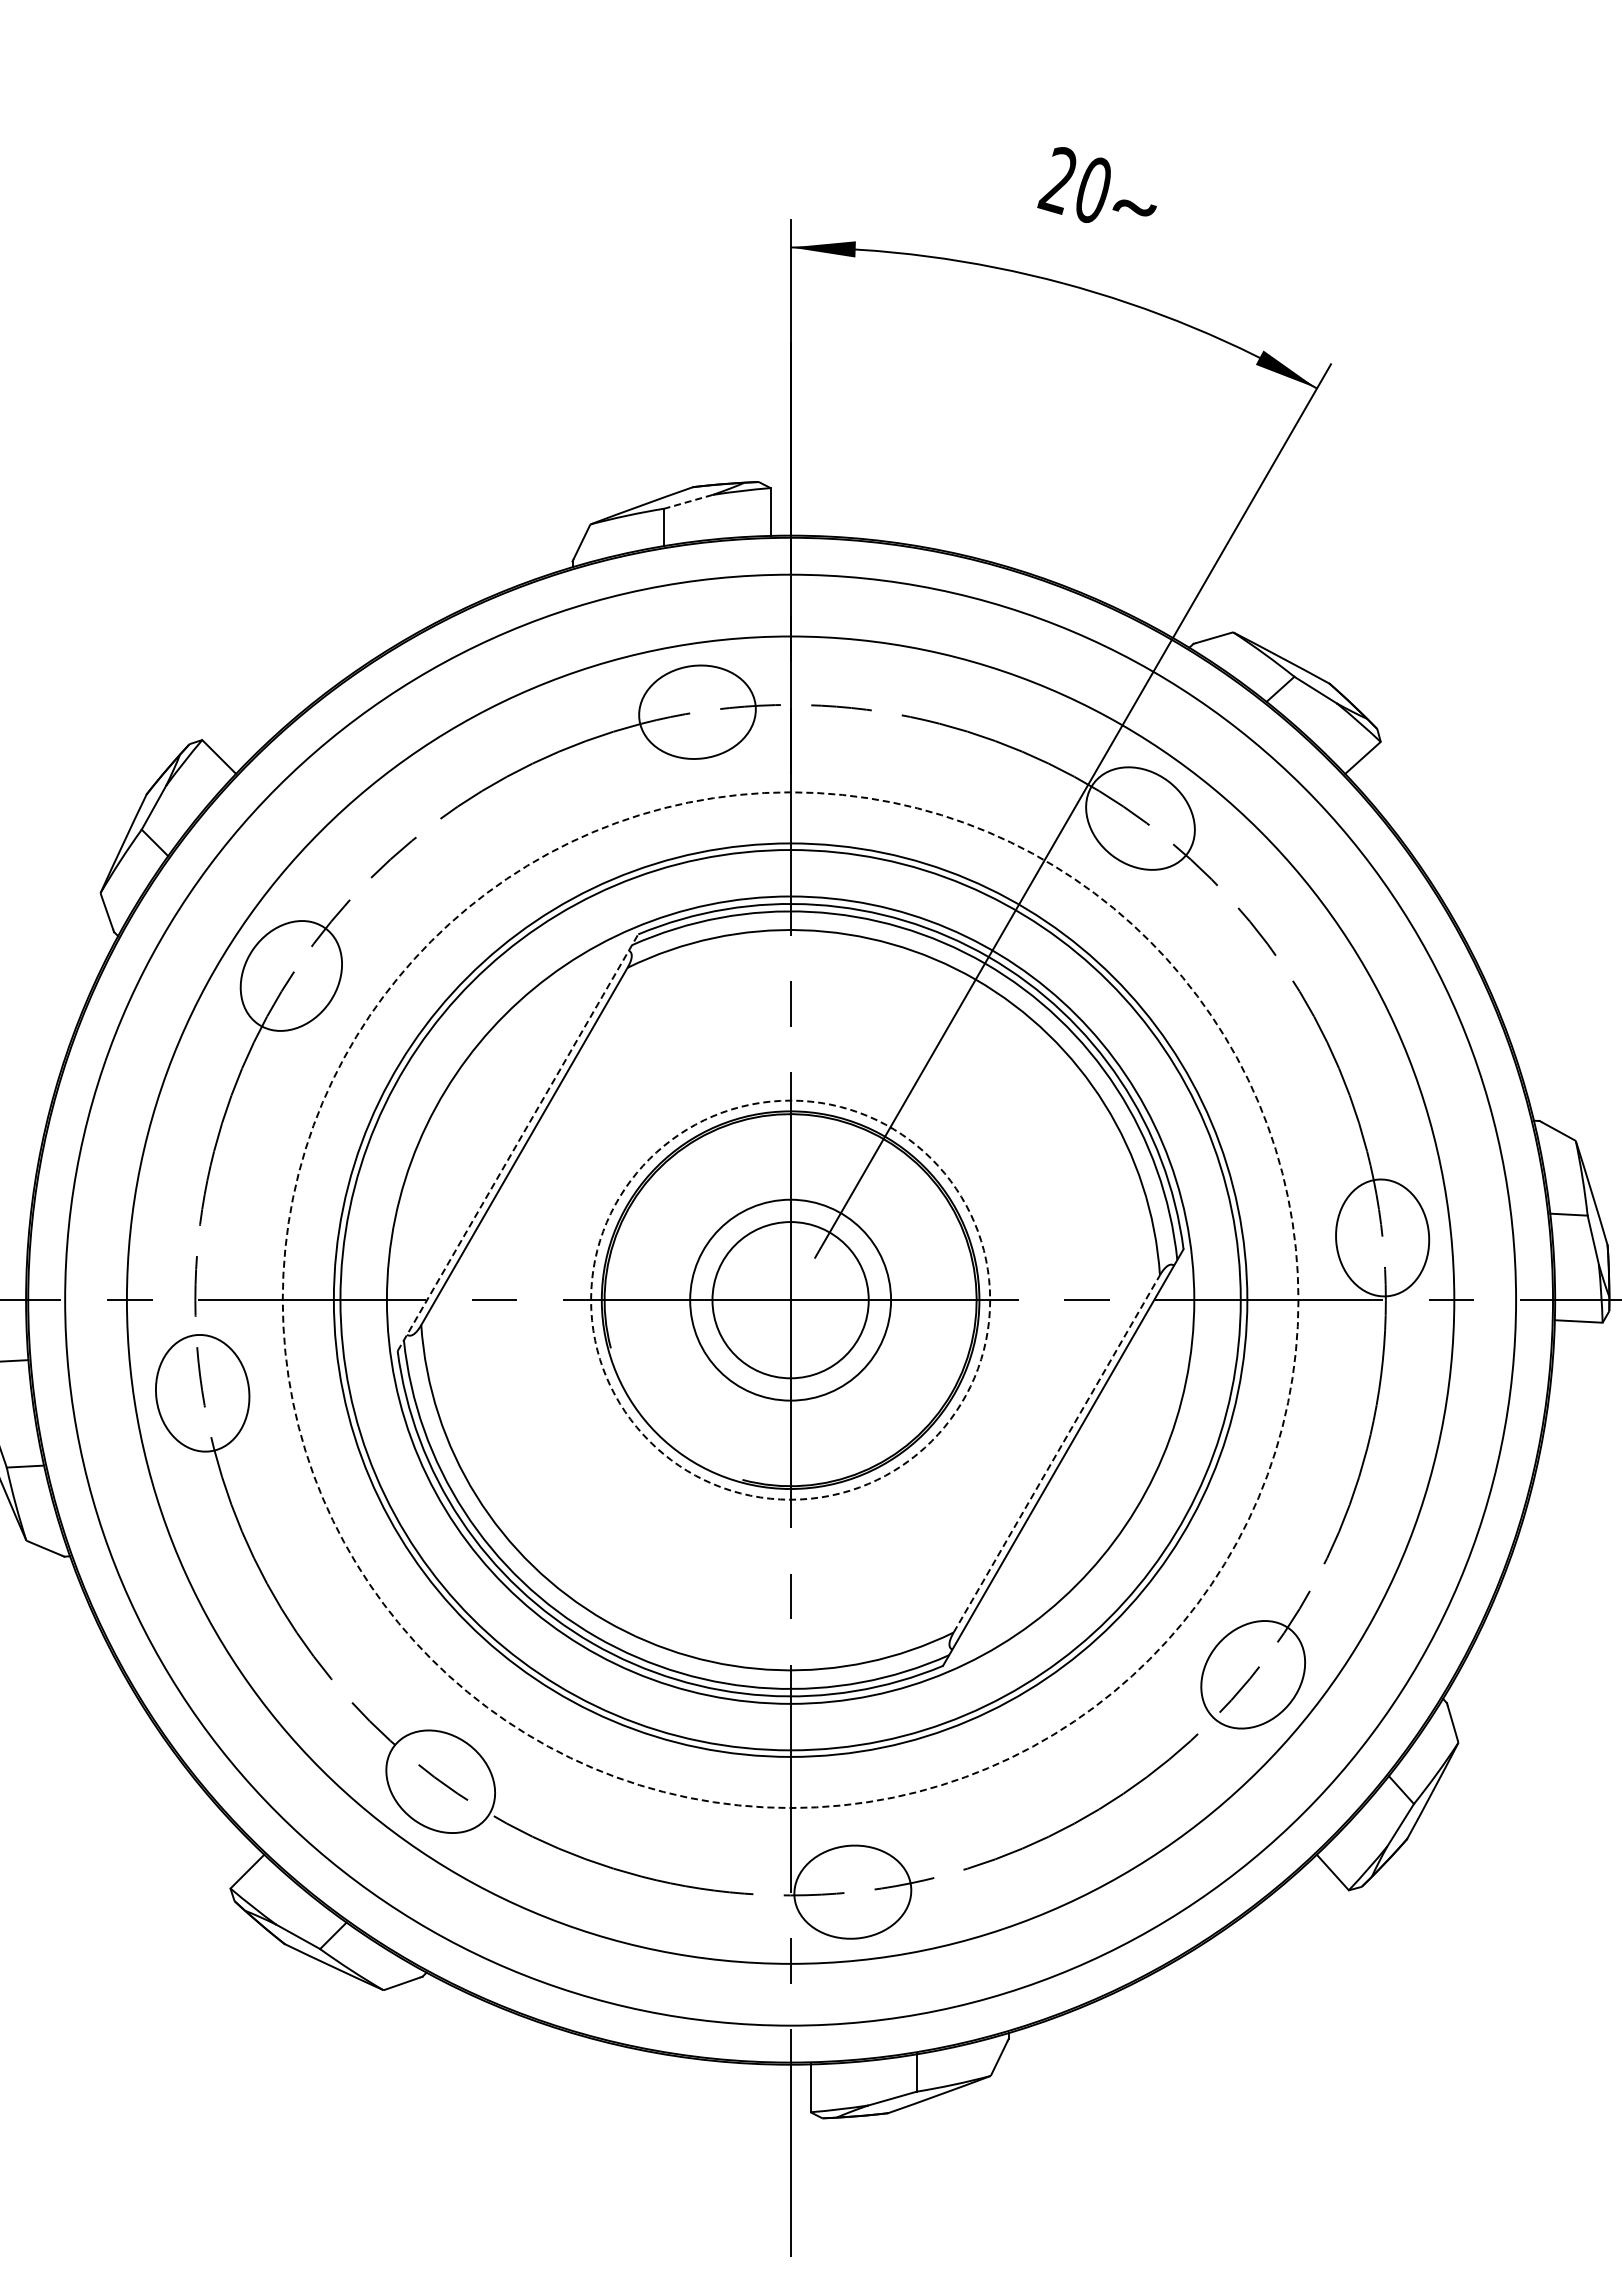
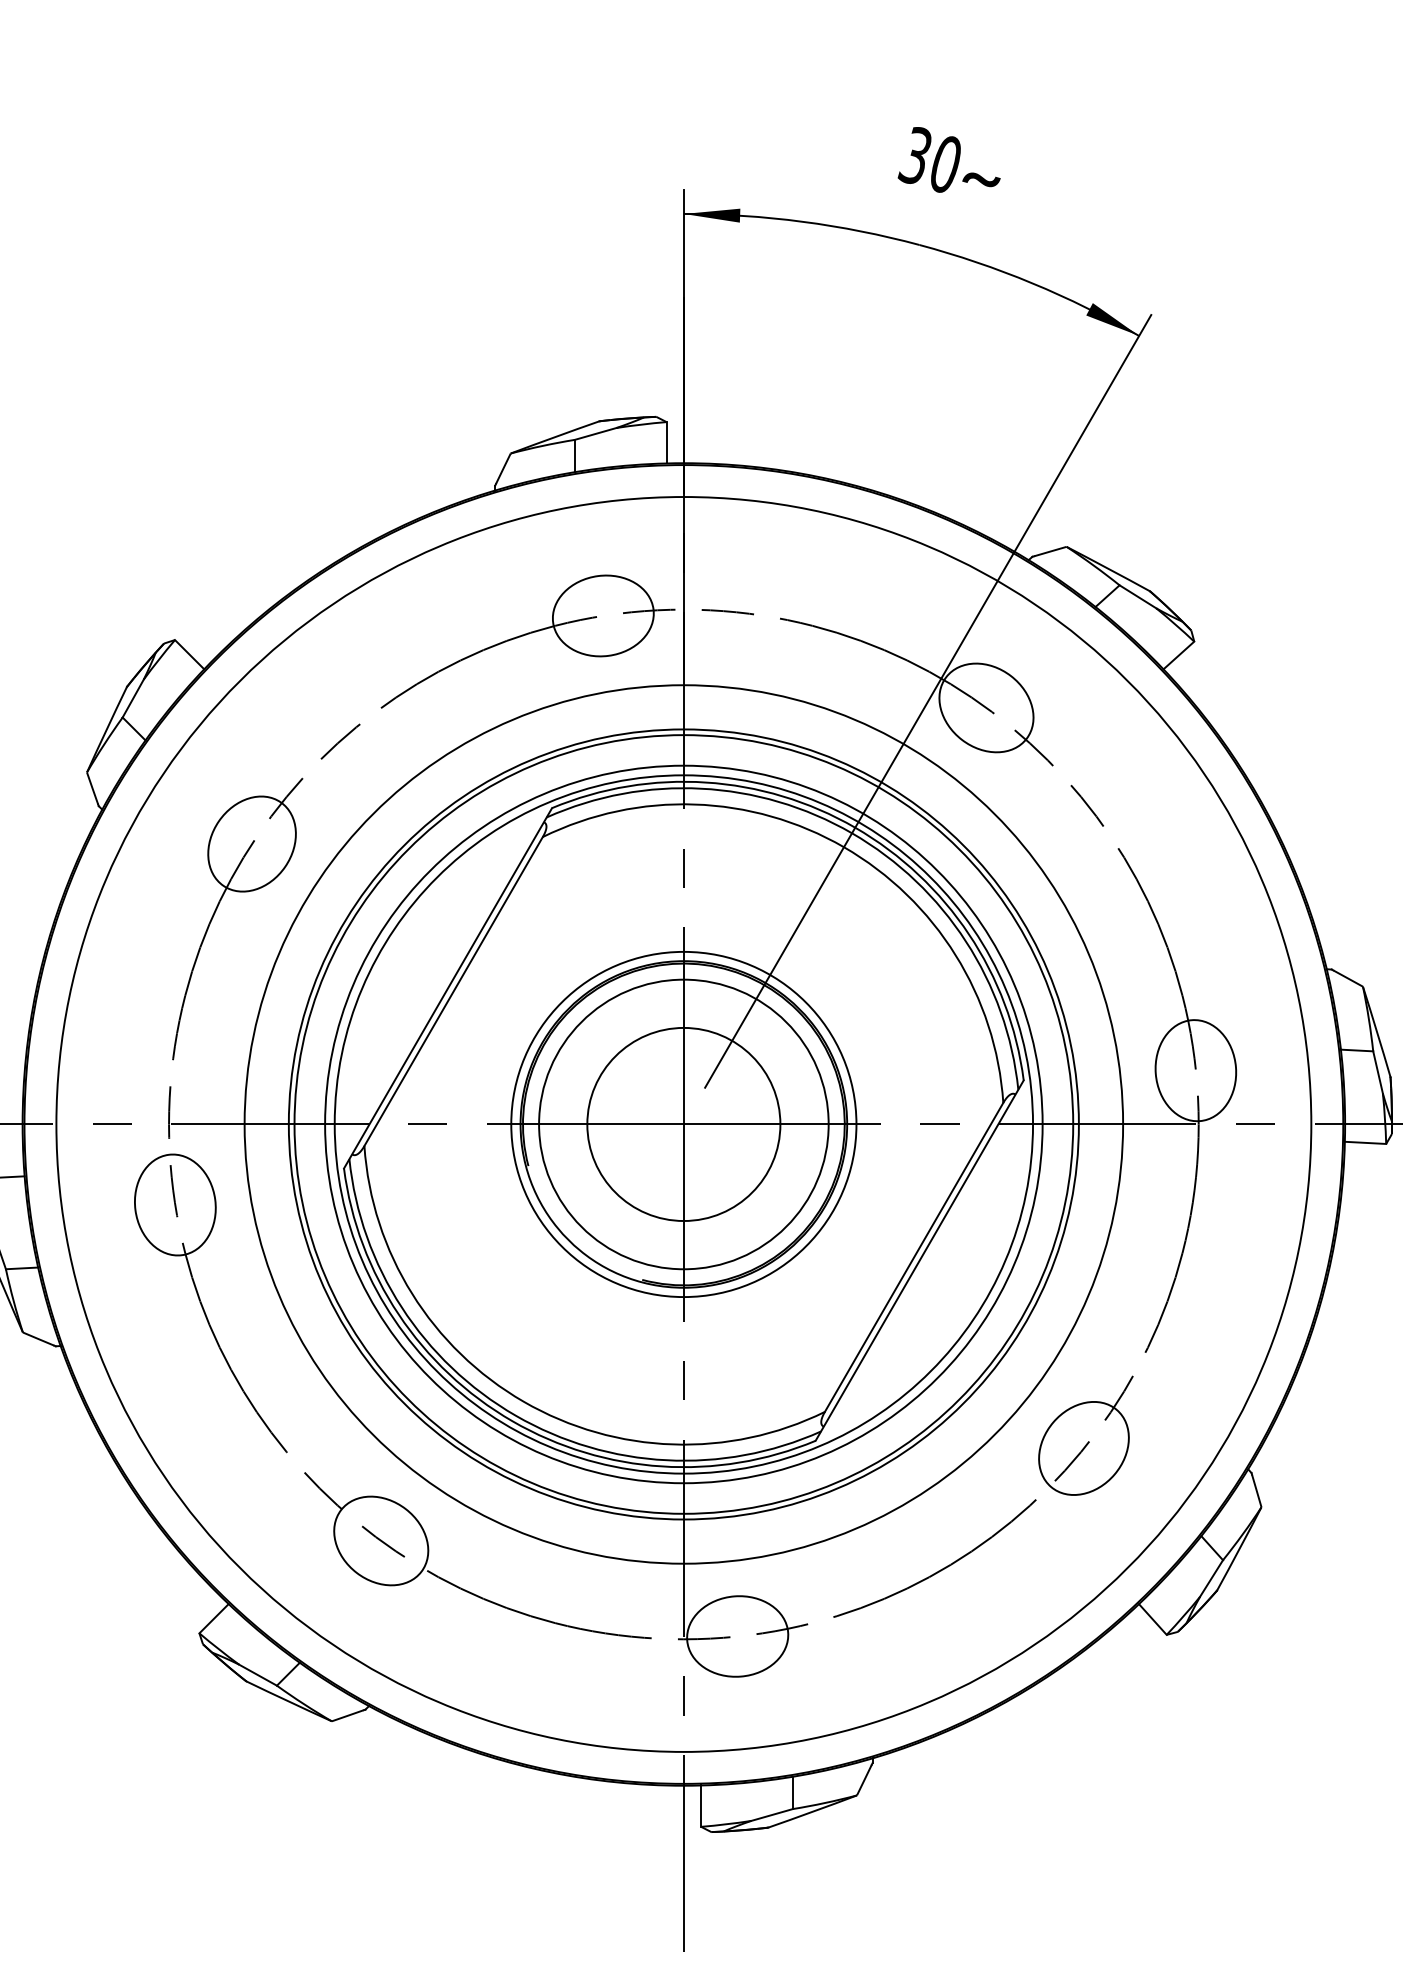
text: (1056, 180) -> (913, 156), 20 -> 30
line: (688, 501) -> (595, 433), dashed -> solid
line: (517, 1142) -> (447, 988), dashed -> solid
circle: (790, 1299) -> (683, 1123), dashed -> solid
circle: (790, 1299) -> (683, 1123), size x0.62
circle: (790, 1299) -> (683, 1123), size x1.43
circle: (790, 1299) -> (683, 1123), size x1.67
circle: (790, 1300) -> (683, 1124), dashed -> solid
line: (1057, 1453) -> (914, 1257), dashed -> solid

